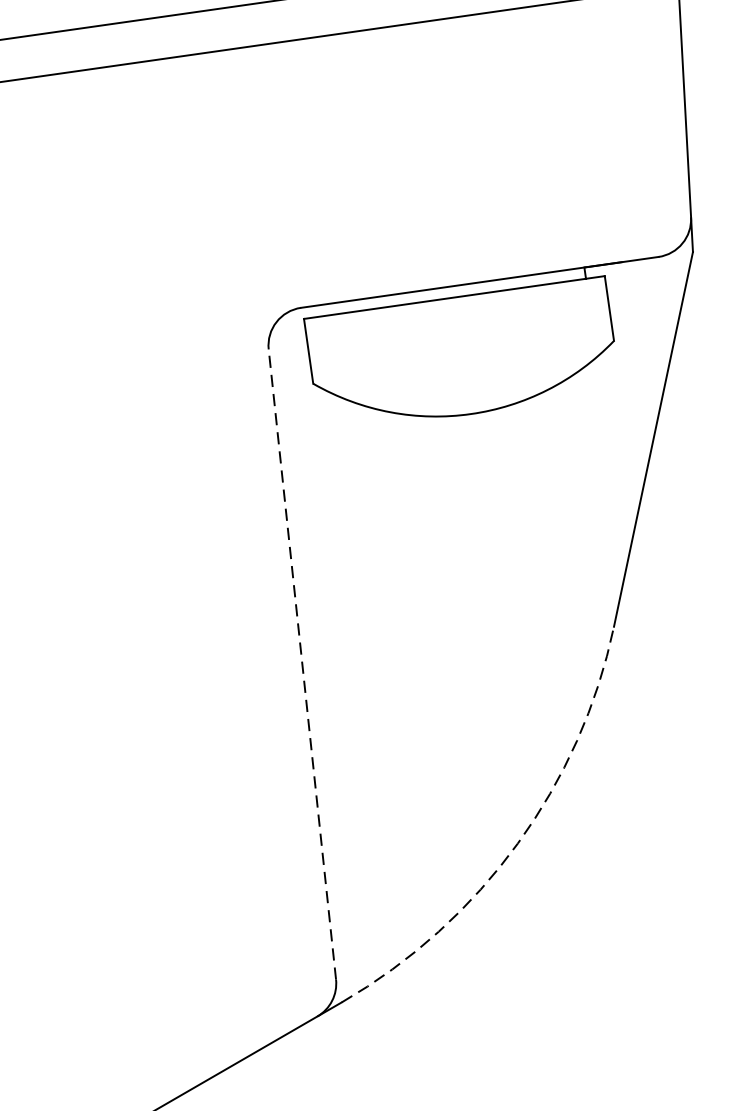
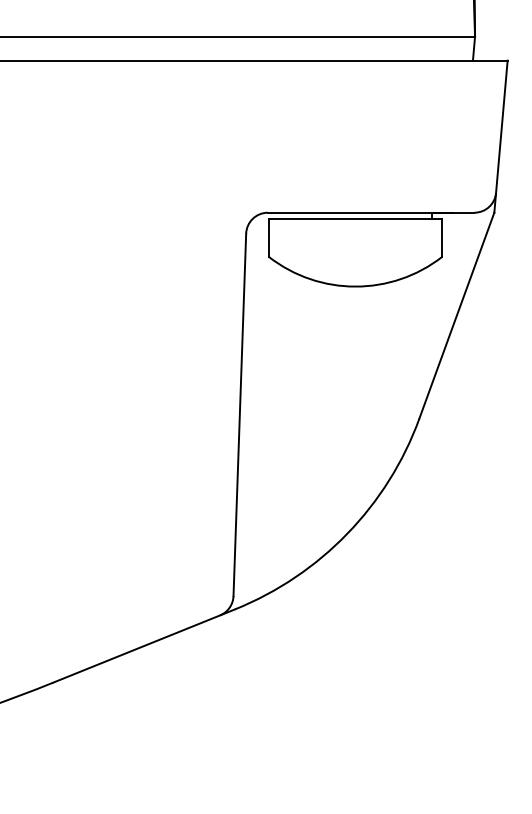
line: (301, 663) -> (239, 414), dashed -> solid
arc: (517, 843) -> (347, 533), dashed -> solid

